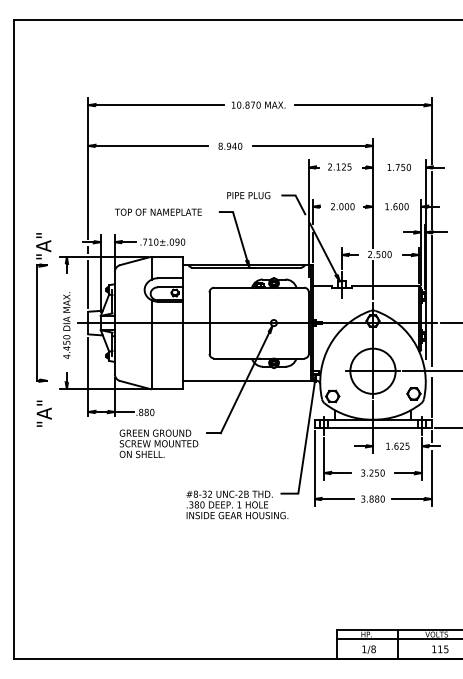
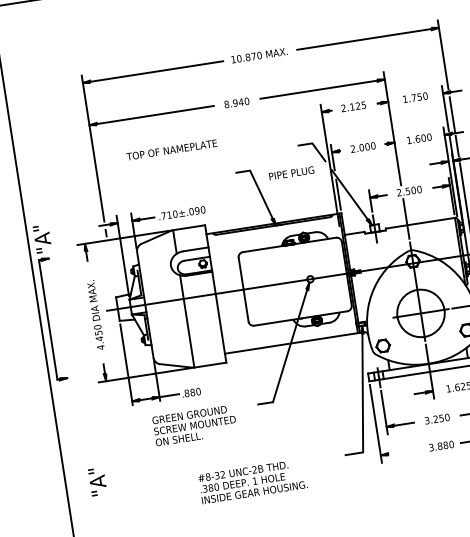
text: (248, 195) -> (291, 173), moved
text: (158, 211) -> (171, 149), moved
line: (88, 284) -> (111, 269), removed
part: (43, 307) -> (52, 302), moved
text: (43, 413) -> (96, 481), moved
text: (158, 443) -> (194, 425), moved
line: (334, 499) -> (401, 452), removed
text: (237, 504) -> (252, 480), moved

